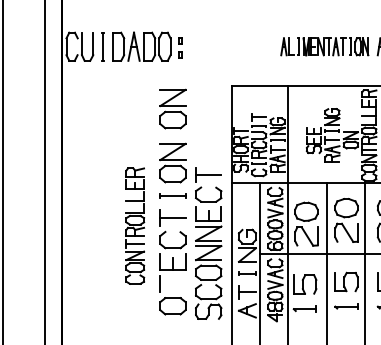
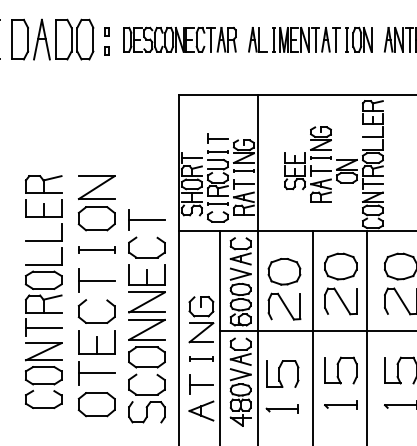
part: (231, 46) -> (179, 39), added
part: (172, 108) -> (96, 126), removed
part: (134, 225) -> (42, 291), size x1.43
line: (172, 284) -> (96, 374), added

